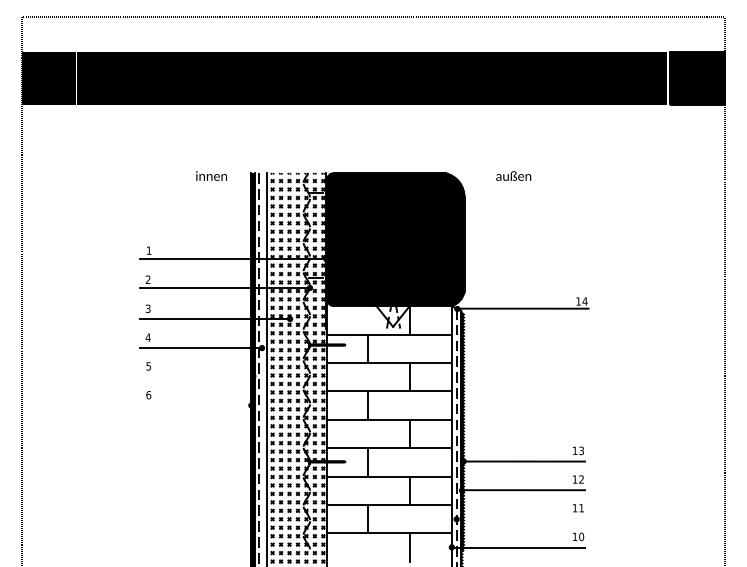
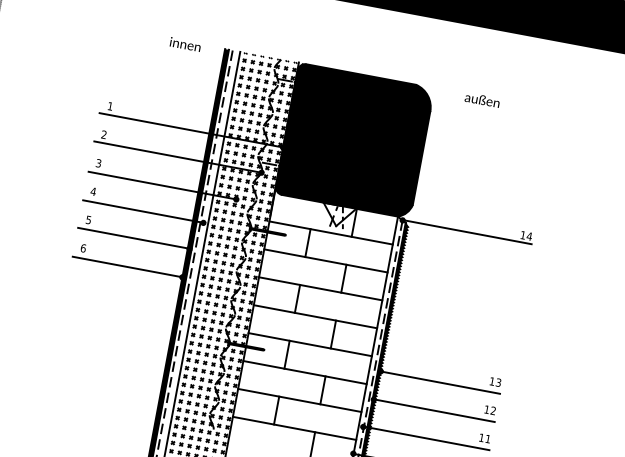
line: (196, 376) -> (133, 238), added
line: (194, 405) -> (126, 266), added
line: (520, 518) -> (426, 437), added

